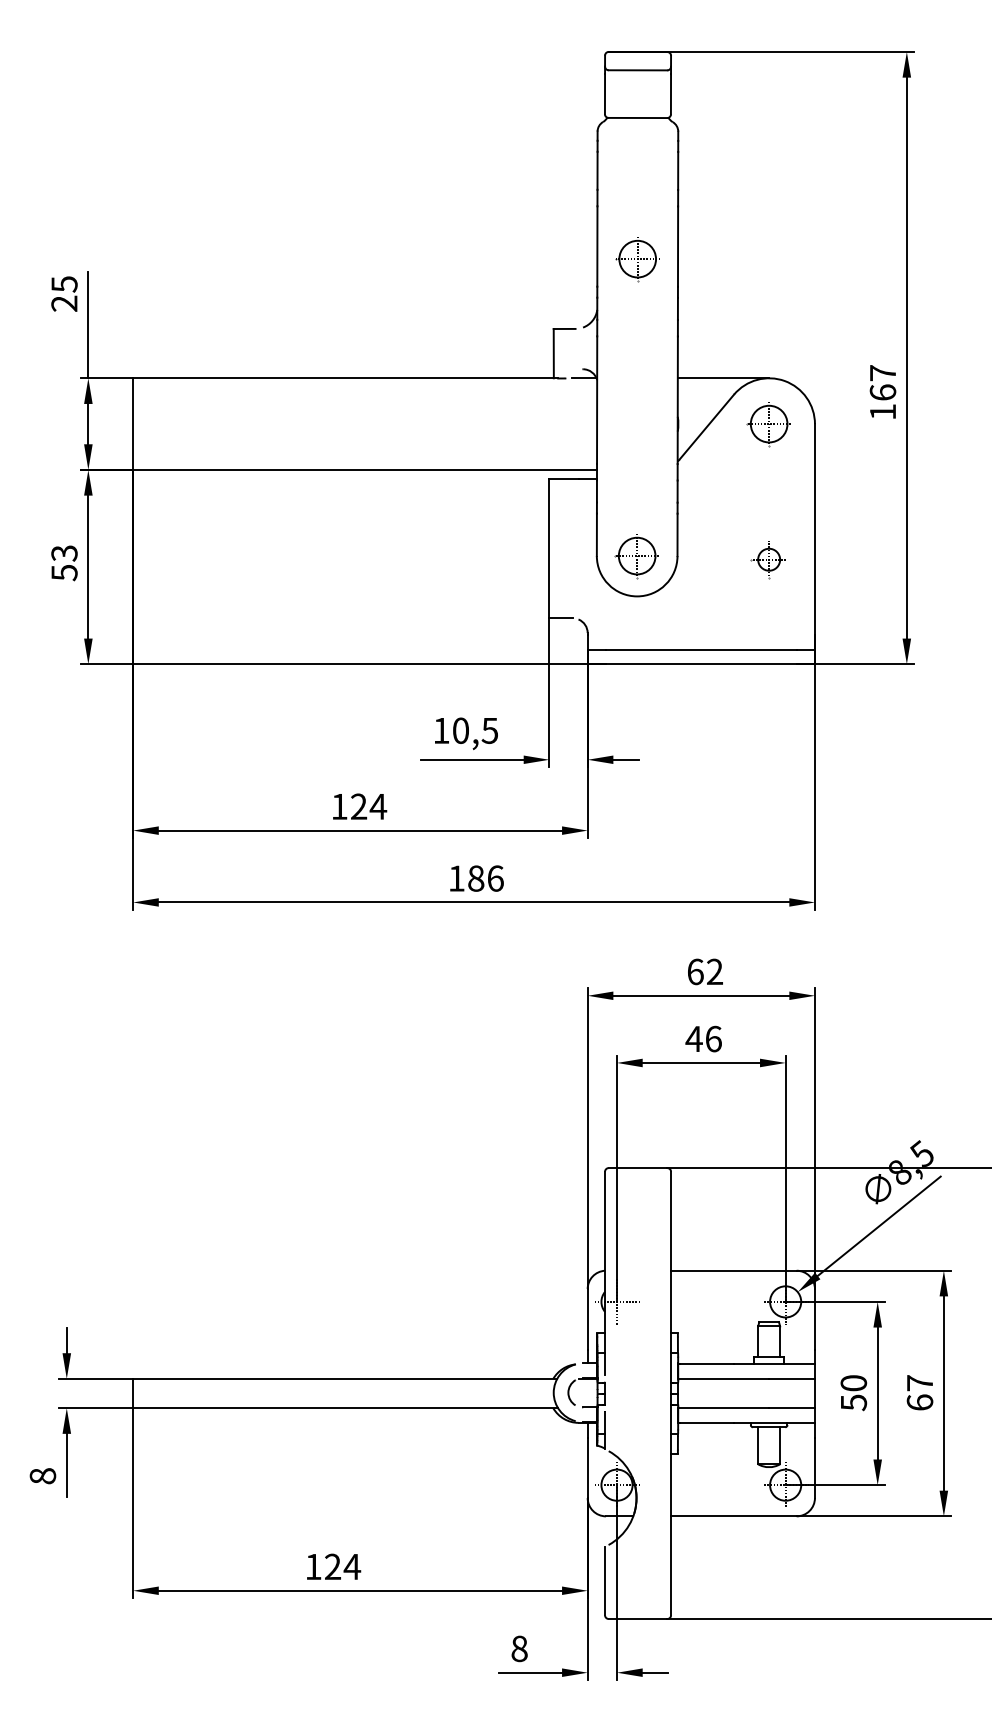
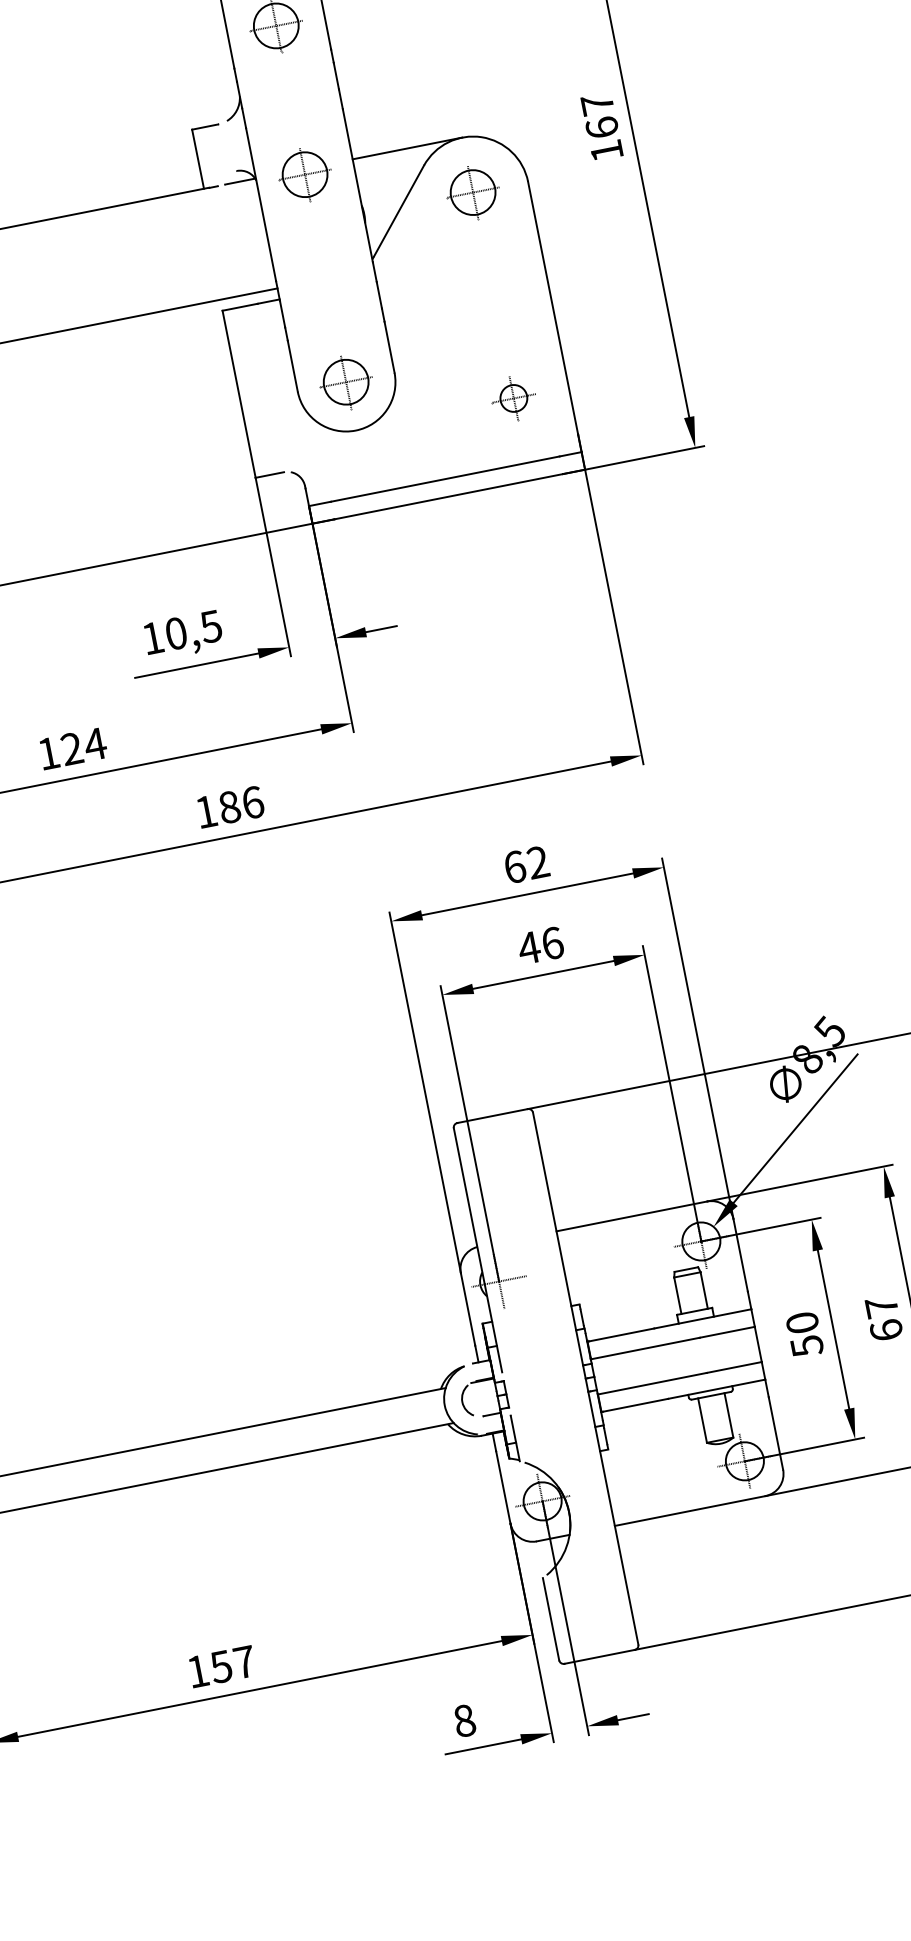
part: (636, 383) -> (304, 175), added
part: (767, 560) -> (512, 399), moved
text: (342, 1566) -> (232, 1664), 124 -> 157

